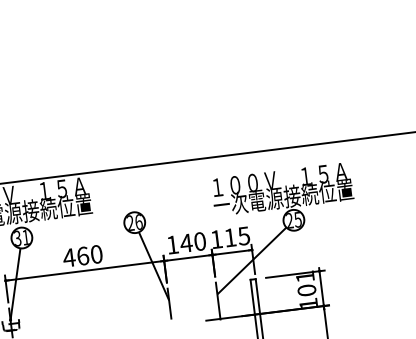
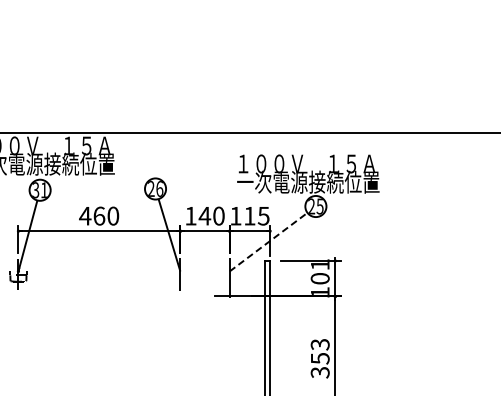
line: (251, 261) -> (268, 242), solid -> dashed

